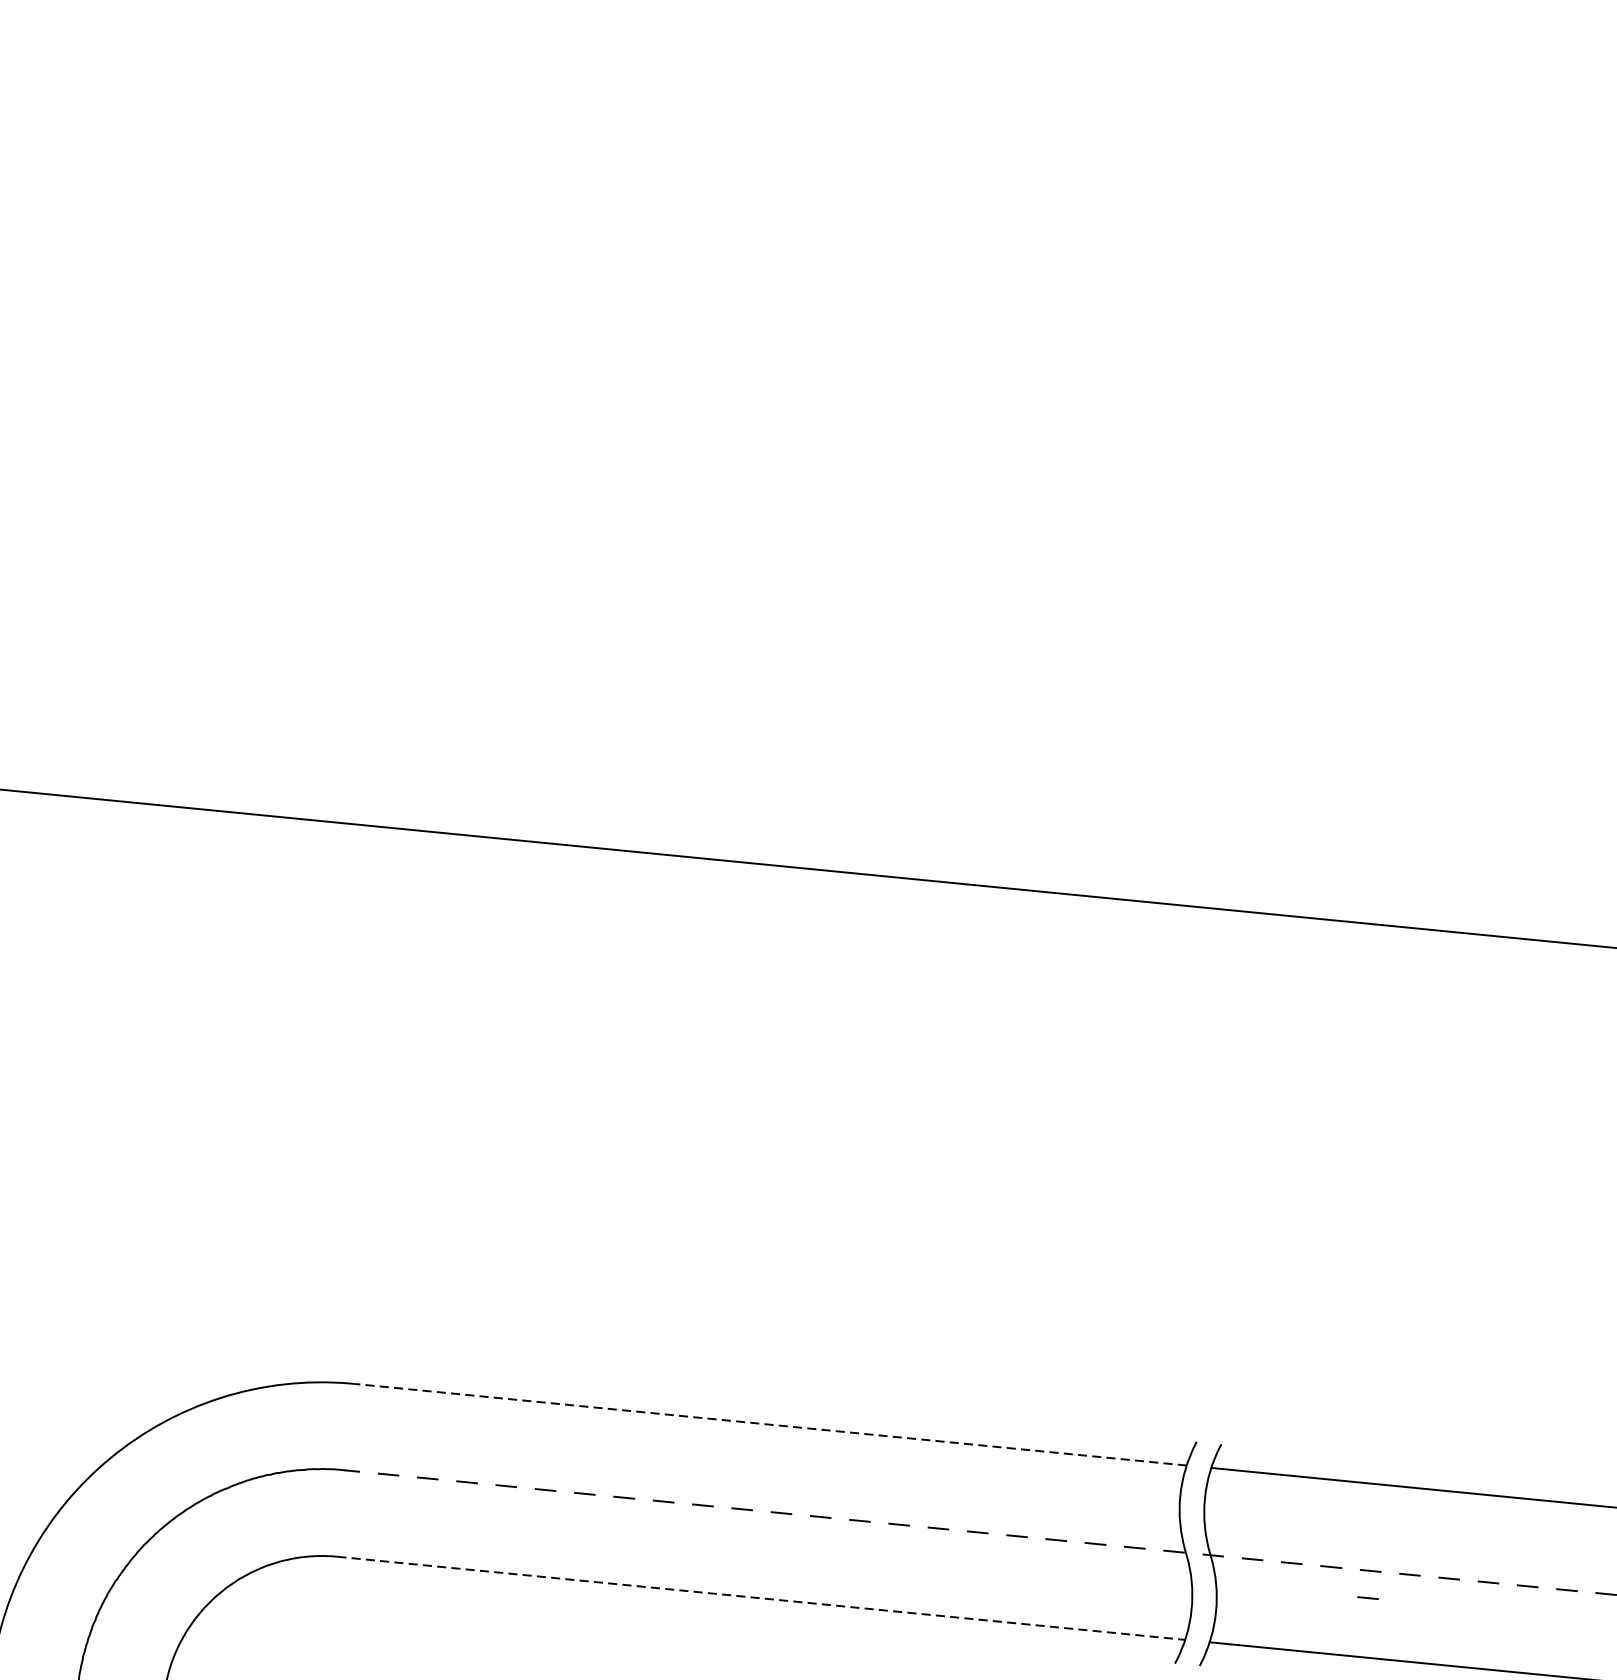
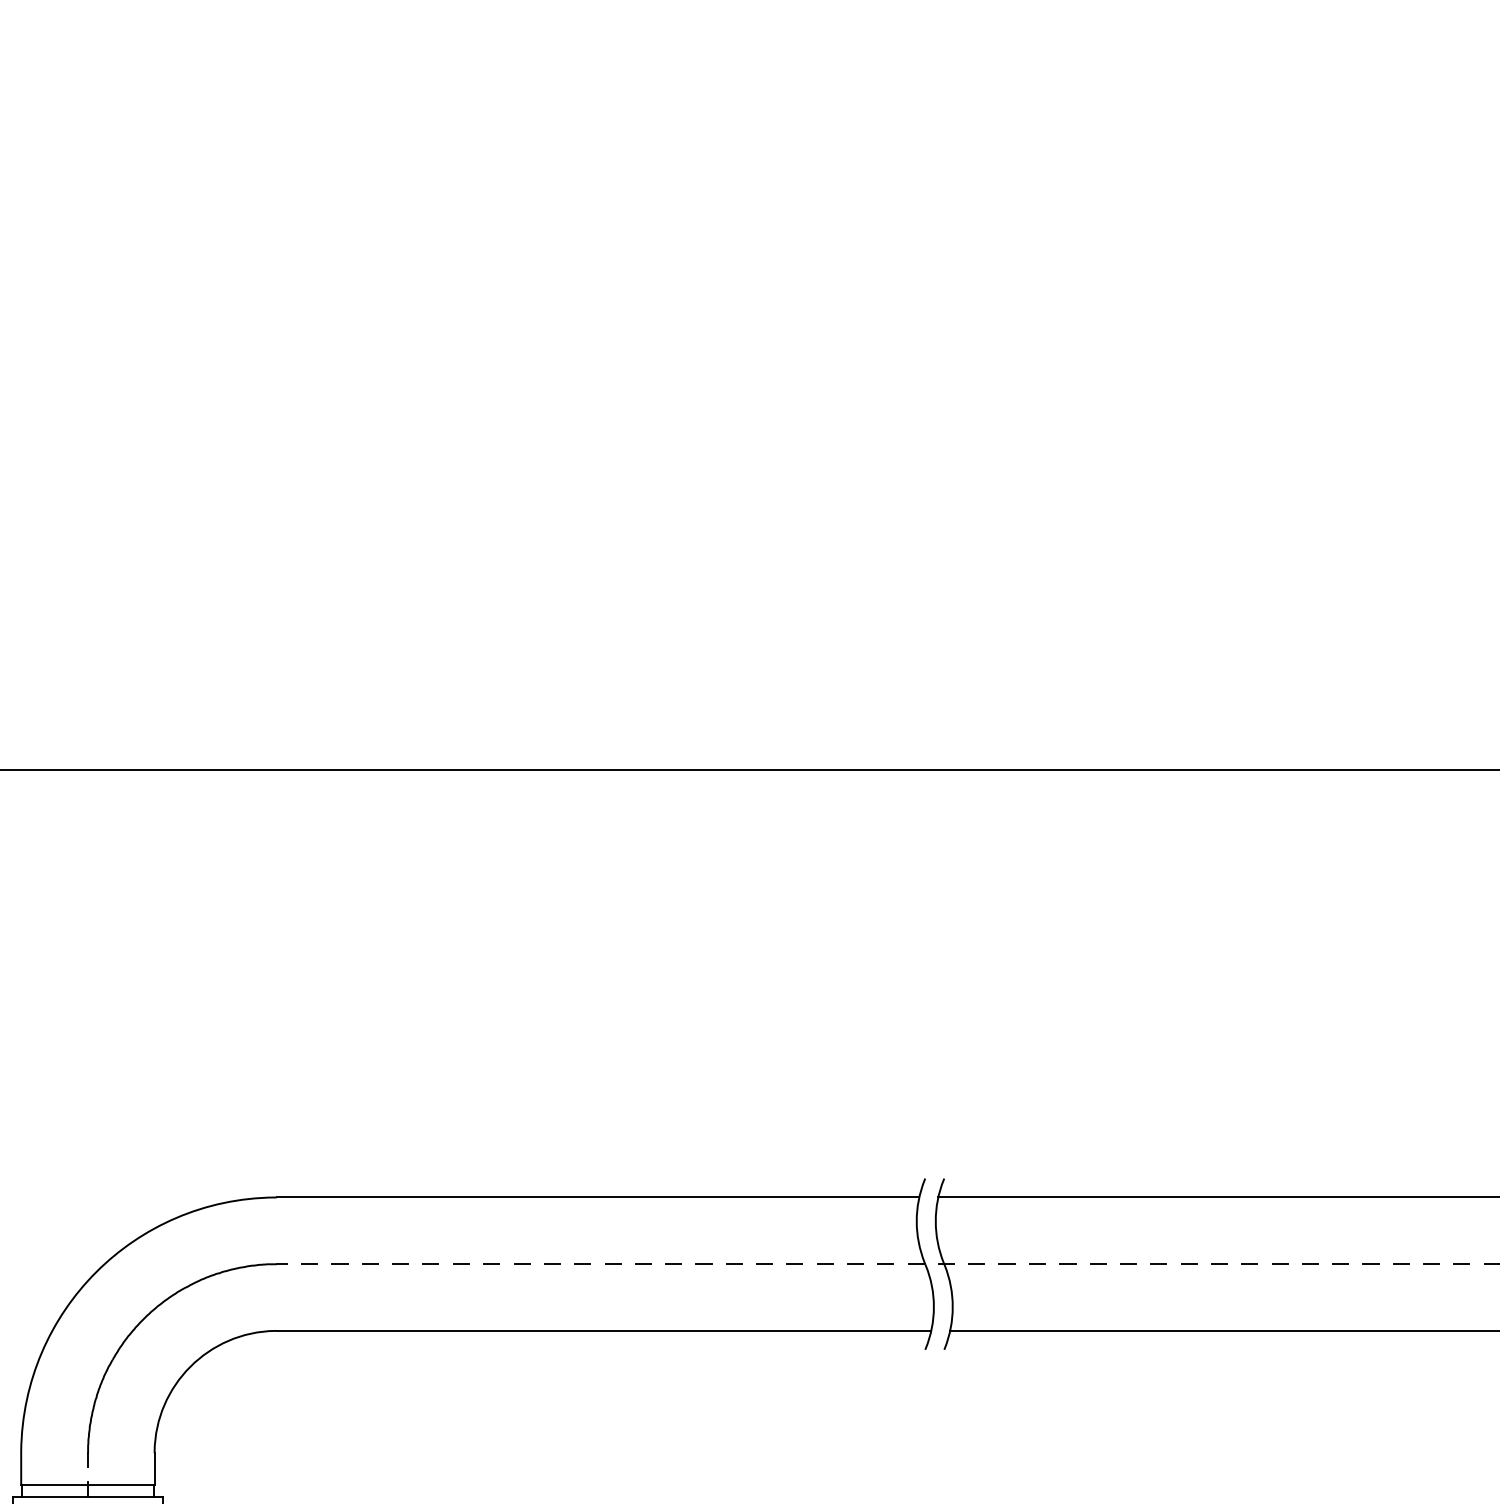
line: (769, 1424) -> (597, 1197), dashed -> solid
line: (761, 1597) -> (604, 1330), dashed -> solid
line: (1367, 1597) -> (1067, 1284), removed

